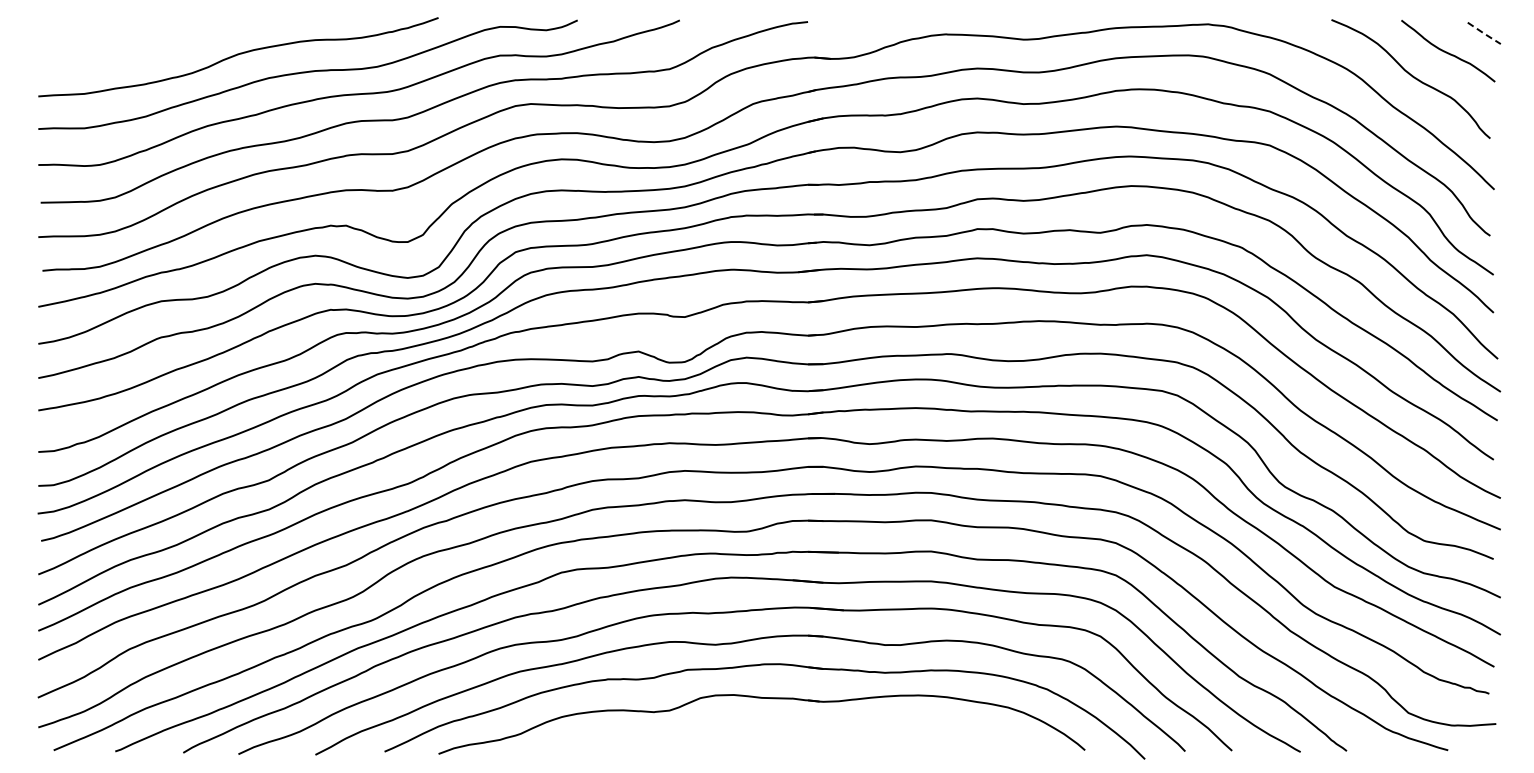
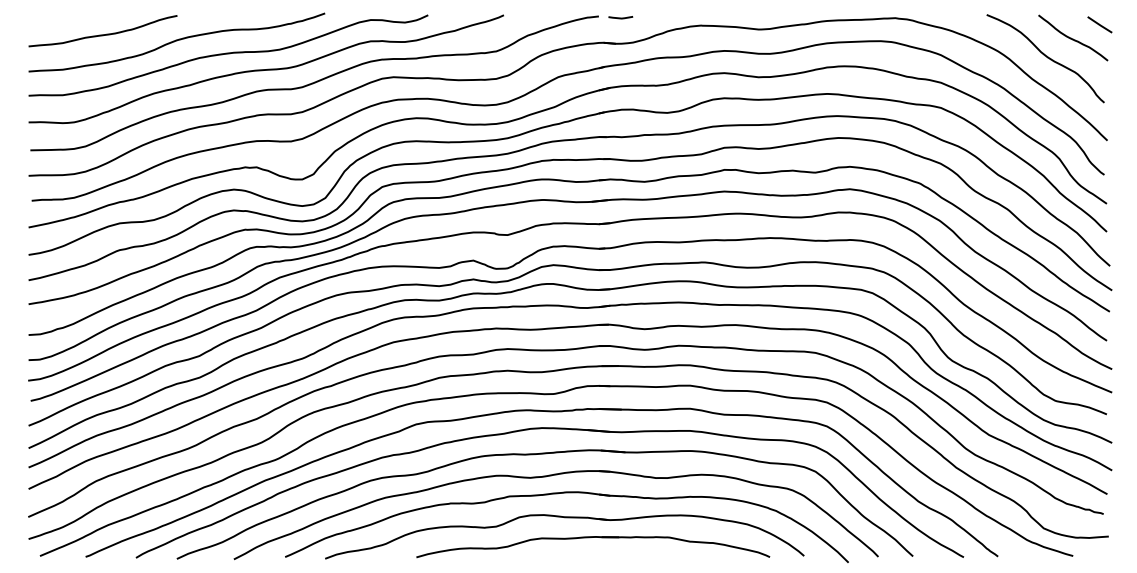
line: (837, 23) -> (620, 17), added
line: (1484, 33) -> (1100, 24), dashed -> solid
curve: (138, 46) -> (102, 34), added
part: (800, 725) -> (593, 537), added

